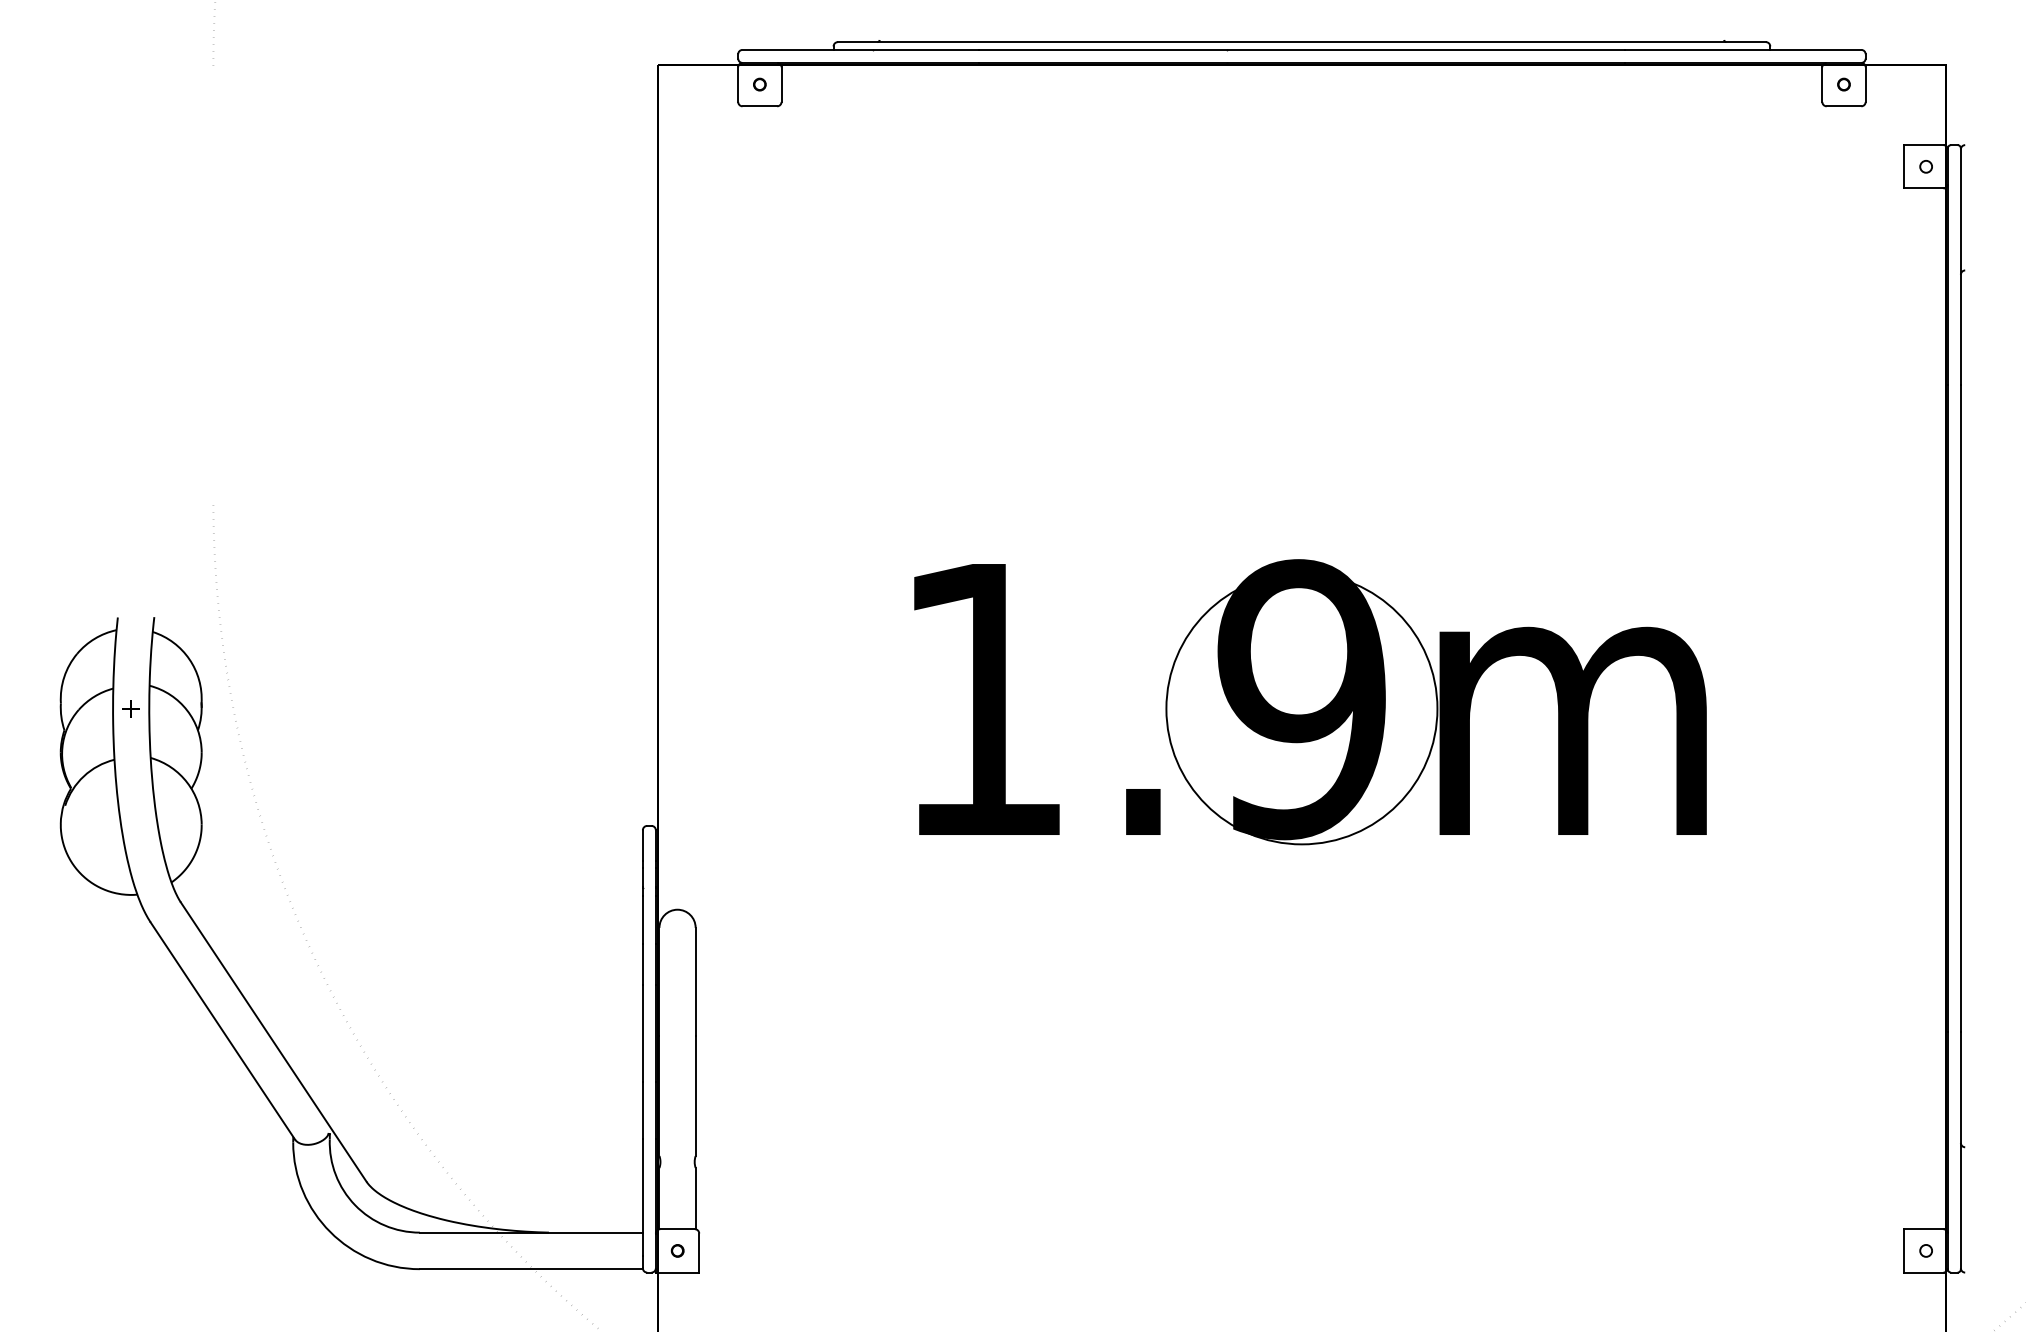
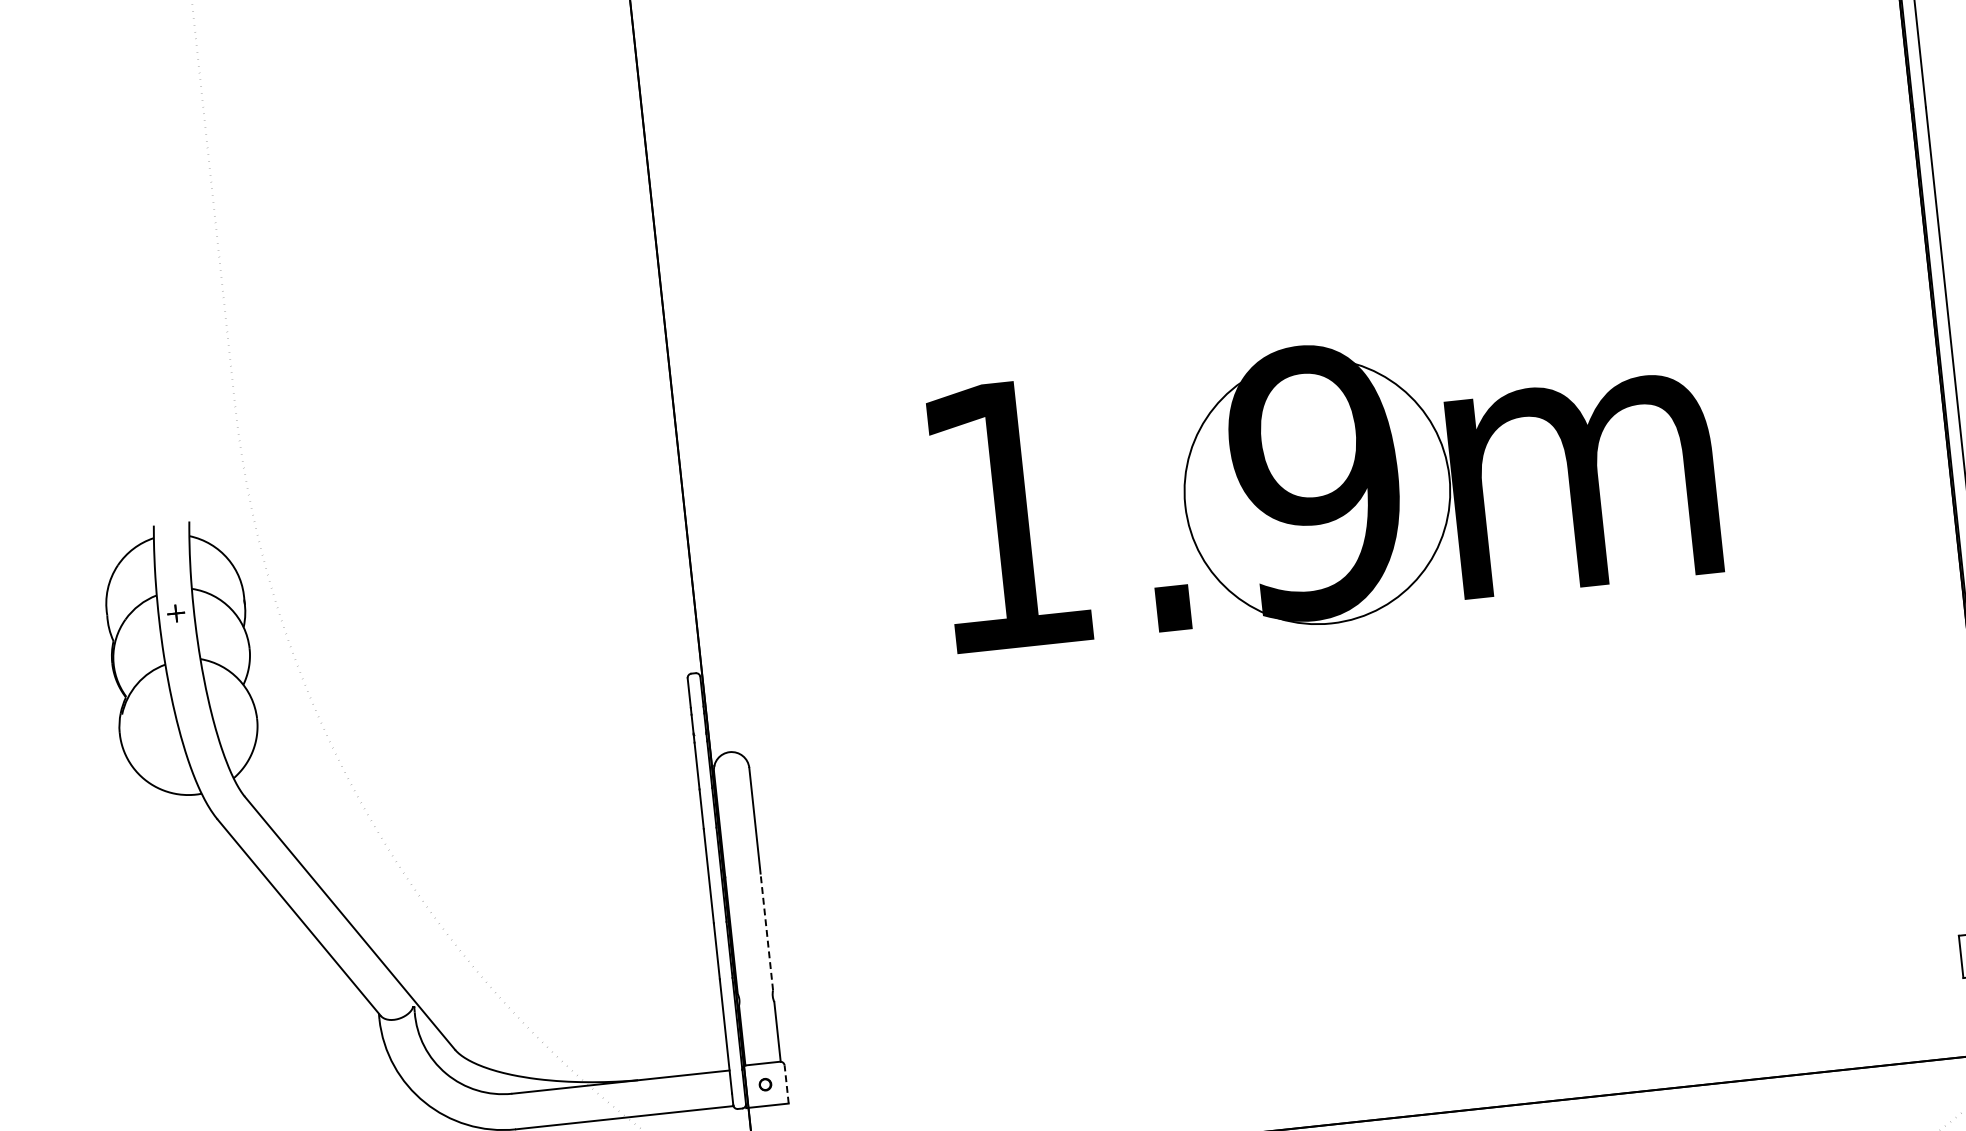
line: (695, 1096) -> (766, 932), solid -> dashed
line: (699, 1253) -> (786, 1084), solid -> dashed

